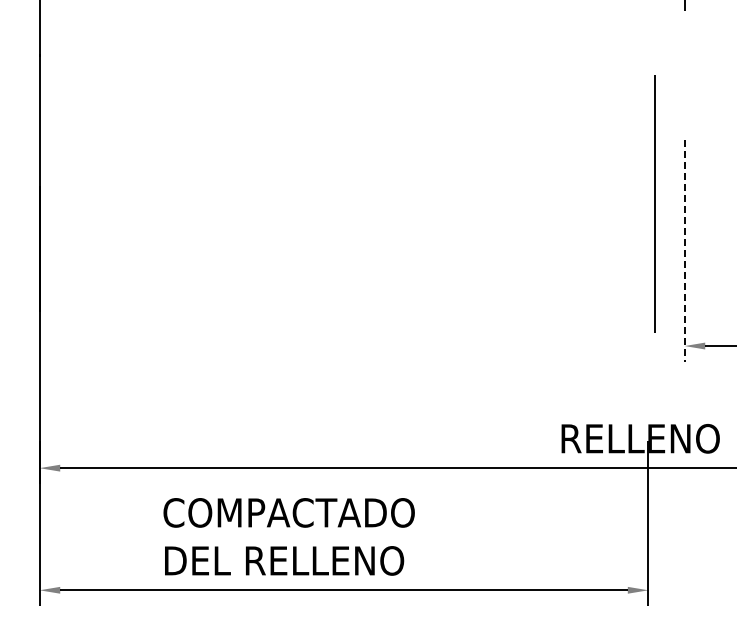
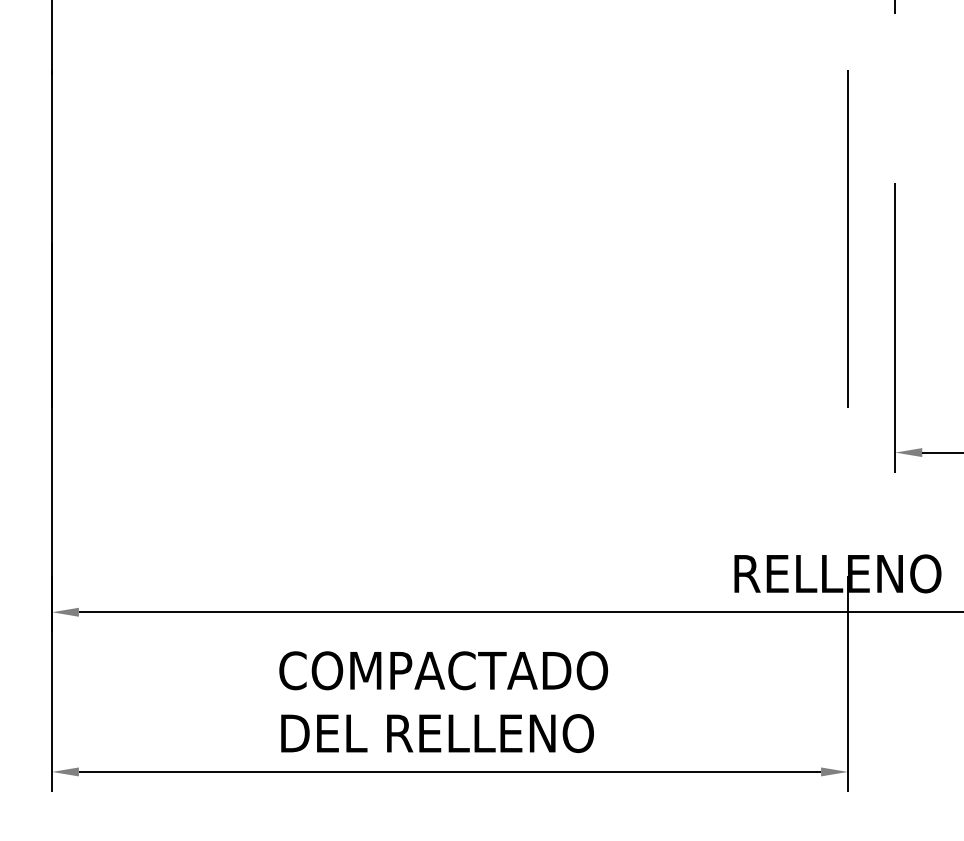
line: (654, 203) -> (846, 238), moved
line: (684, 250) -> (895, 327), dashed -> solid
text: (288, 536) -> (442, 701), moved

